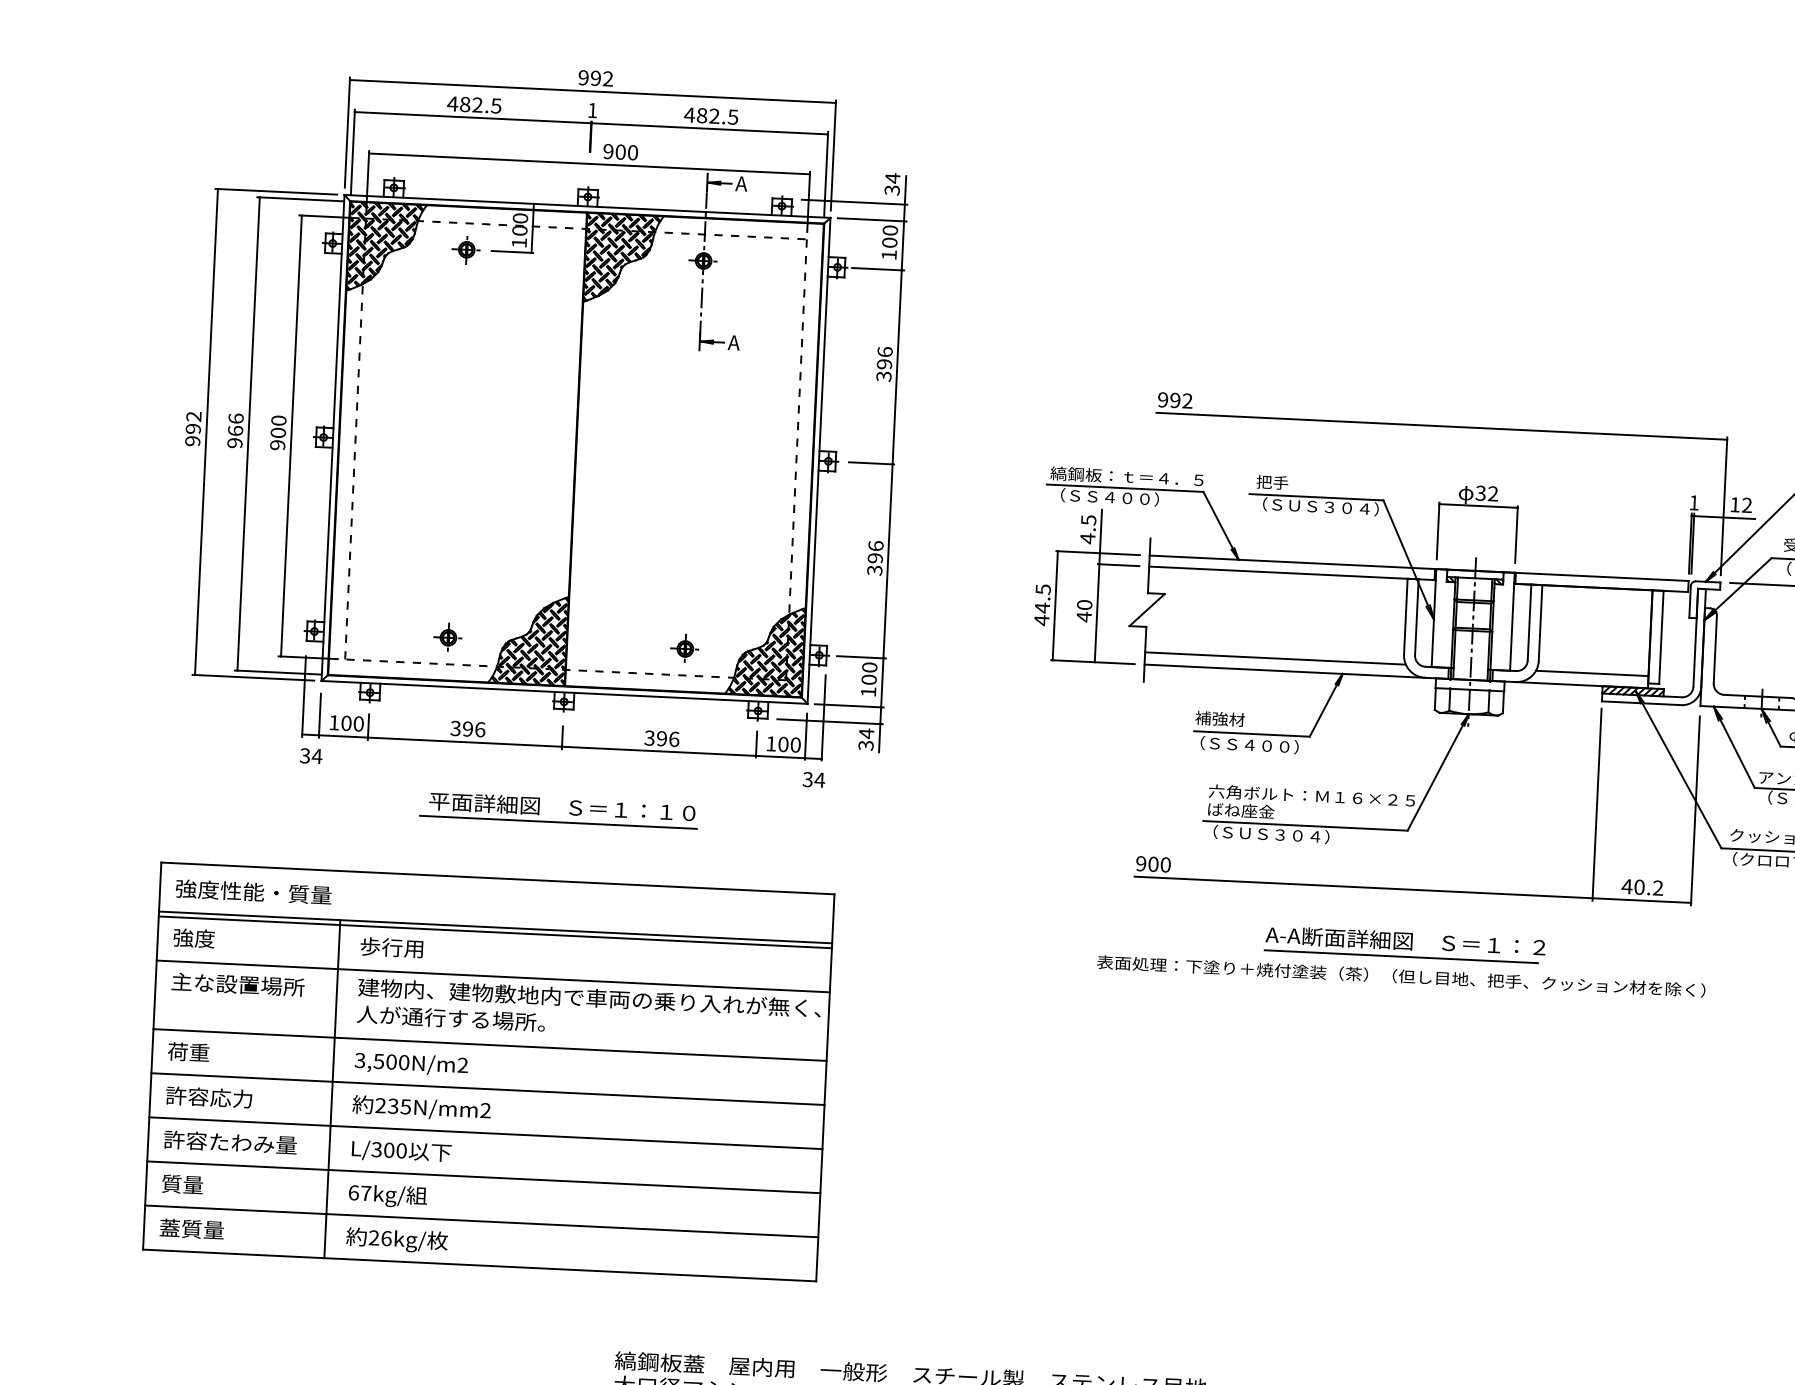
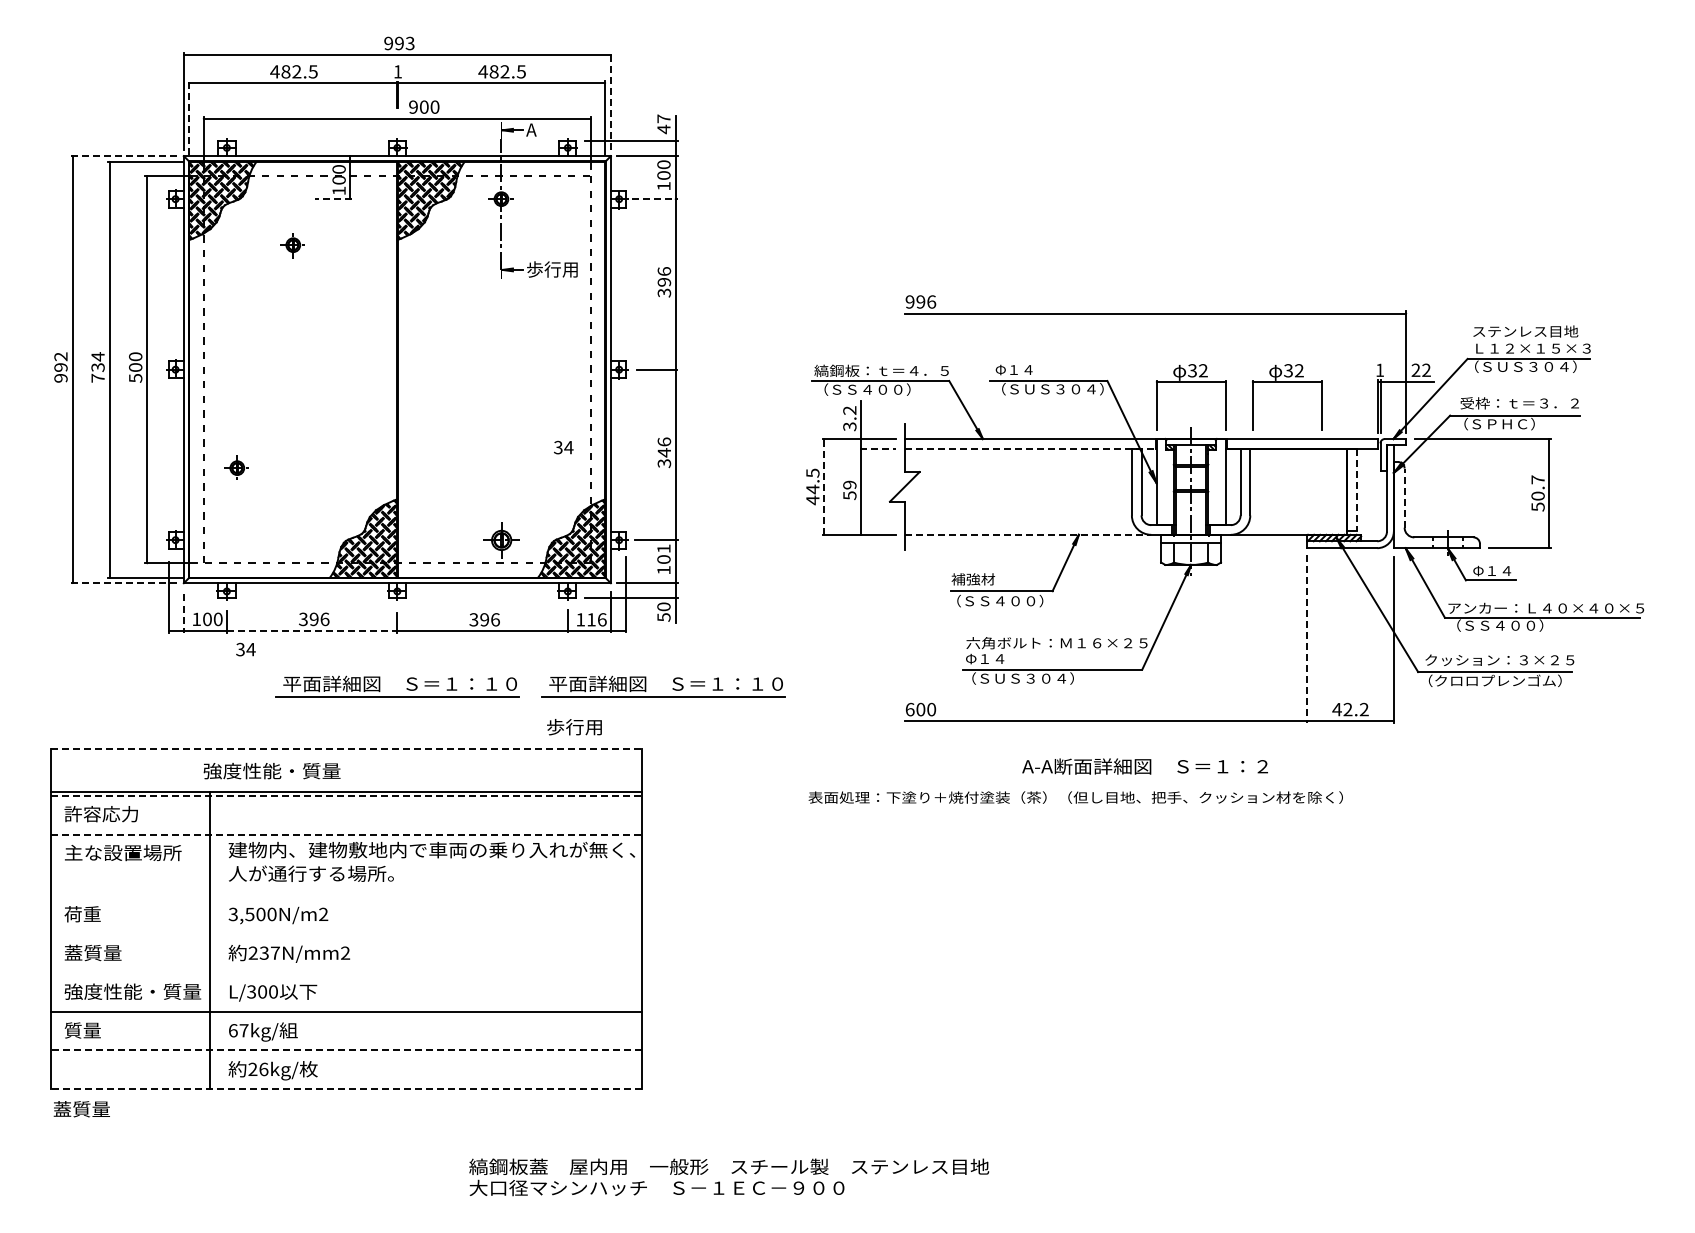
text: (607, 78) -> (409, 43), 992 -> 993
line: (353, 151) -> (189, 117), solid -> dashed
line: (833, 154) -> (610, 100), solid -> dashed
text: (892, 184) -> (663, 124), 34 -> 47
line: (275, 192) -> (123, 156), solid -> dashed
part: (465, 250) -> (292, 245), moved
line: (511, 252) -> (332, 199), solid -> dashed
line: (877, 269) -> (654, 199), solid -> dashed
text: (756, 343) -> (551, 269), A -> 歩行用
text: (1187, 400) -> (931, 301), 992 -> 996
text: (234, 430) -> (97, 367), 966 -> 734
text: (277, 445) -> (135, 378), 900 -> 500
text: (1277, 482) -> (1013, 369), 把手 -> Φ１４
text: (1734, 503) -> (1415, 369), 12 -> 22
part: (1588, 511) -> (1287, 382), added
text: (1087, 529) -> (849, 418), 4.5 -> 3.2
text: (875, 558) -> (664, 452), 396 -> 346
line: (1119, 564) -> (878, 448), solid -> dashed
line: (1292, 573) -> (1030, 448), solid -> dashed
line: (1055, 605) -> (824, 486), solid -> dashed
text: (1084, 611) -> (849, 490), 40 -> 59
part: (447, 637) -> (236, 467), moved
line: (1661, 637) -> (1356, 489), solid -> dashed
part: (684, 648) -> (500, 539), size x1.4
line: (1715, 650) -> (1404, 498), solid -> dashed
line: (1274, 658) -> (1018, 524), removed
text: (869, 667) -> (663, 548), 100 -> 101
line: (1285, 670) -> (1028, 534), solid -> dashed
line: (1592, 673) -> (1297, 524), removed
line: (252, 678) -> (123, 583), solid -> dashed
line: (319, 716) -> (183, 614), solid -> dashed
text: (865, 738) -> (663, 611), 34 -> 50
line: (465, 741) -> (312, 630), solid -> dashed
text: (789, 744) -> (596, 619), 100 -> 116
text: (310, 756) -> (245, 649), moved
text: (813, 779) -> (563, 447), moved
line: (1597, 805) -> (1307, 639), solid -> dashed
text: (1241, 810) -> (995, 658), ばね座金 -> Φ１４
part: (871, 826) -> (672, 688), added
text: (1140, 863) -> (909, 709), 900 -> 600
line: (497, 878) -> (346, 749), solid -> dashed
text: (1638, 887) -> (1347, 709), 40.2 -> 42.2
text: (253, 891) -> (271, 770), moved
line: (495, 932) -> (346, 796), solid -> dashed
text: (214, 939) -> (100, 814), 強度 -> 許容応力
text: (391, 948) -> (574, 727), moved
line: (1400, 956) -> (1141, 780), removed
line: (493, 976) -> (346, 835), solid -> dashed
text: (1400, 976) -> (1075, 797), moved
line: (489, 1045) -> (346, 895), removed
line: (487, 1089) -> (346, 934), removed
text: (209, 1096) -> (102, 952), 許容応力 -> 蓋質量
text: (404, 1106) -> (274, 952), 235N/mm2 -> 237N/mm2
line: (485, 1132) -> (346, 972), removed
text: (241, 1142) -> (132, 991), 許容たわみ量 -> 強度性能・質量
line: (481, 1221) -> (346, 1050), solid -> dashed
text: (191, 1229) -> (81, 1109), moved
line: (479, 1265) -> (346, 1089), solid -> dashed

